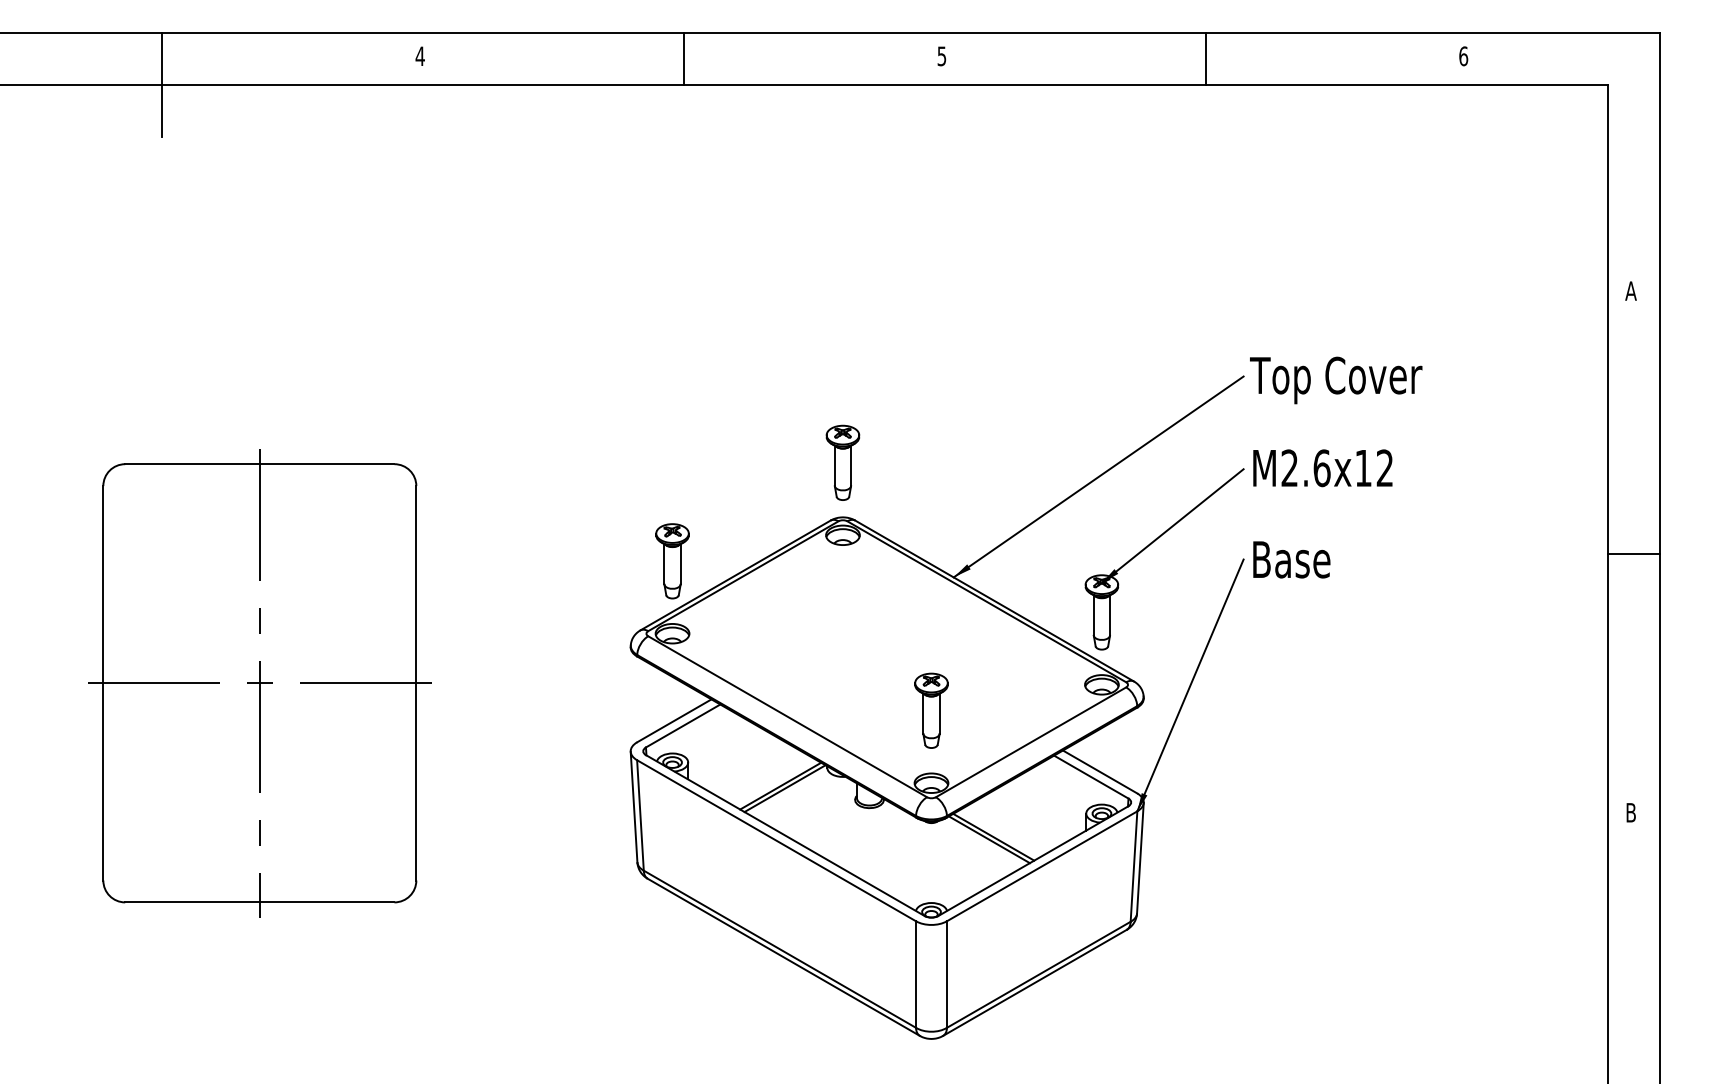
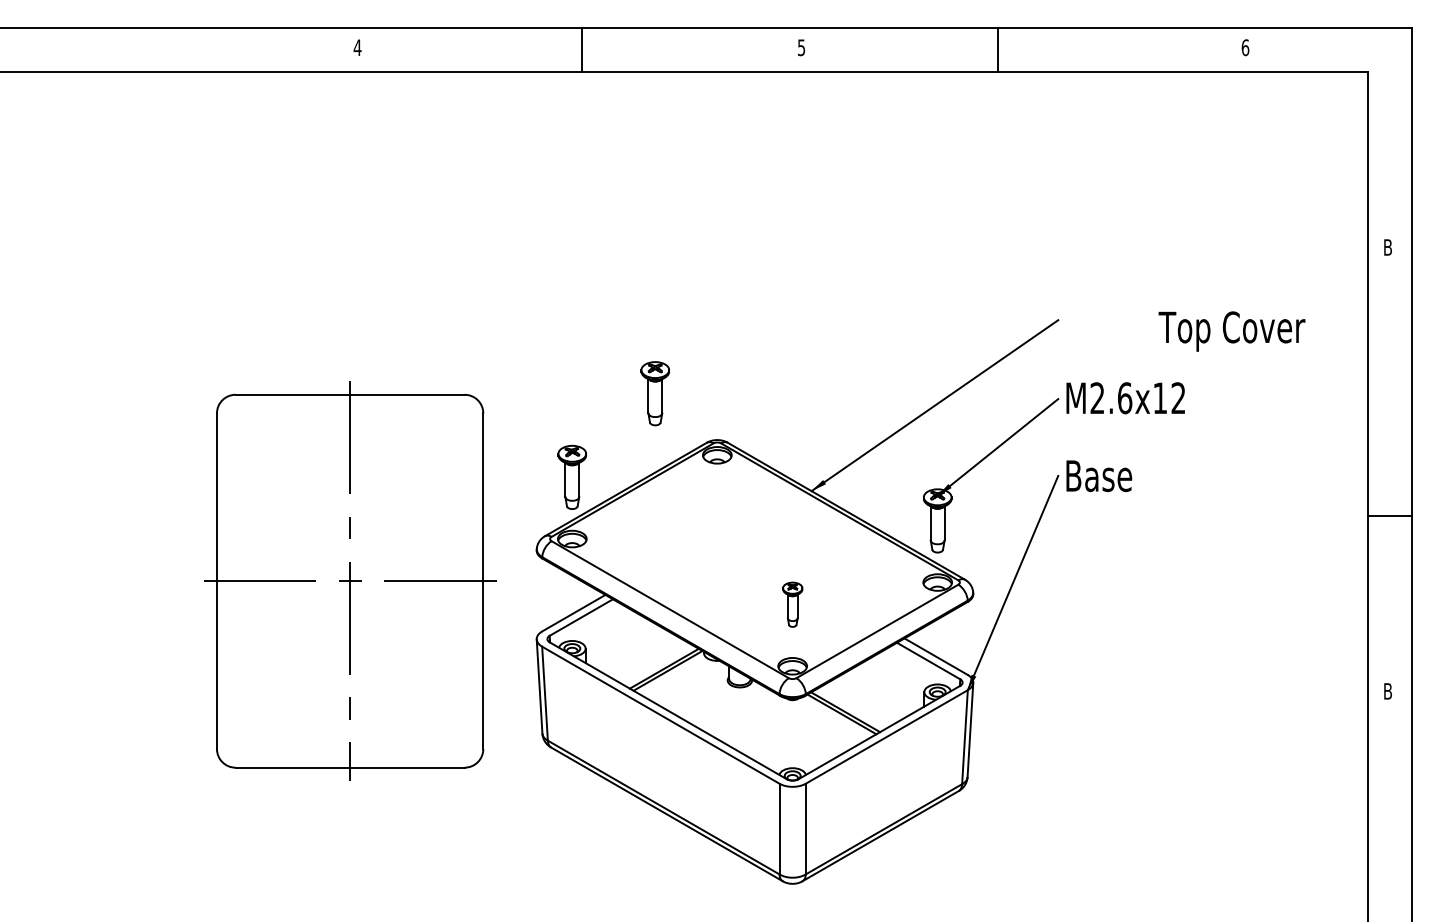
line: (1206, 58) -> (998, 49), moved
line: (162, 84) -> (138, 71), removed
text: (1630, 291) -> (1387, 247), A -> B
text: (1335, 380) -> (1231, 331), moved
part: (843, 462) -> (655, 393), moved
line: (1632, 554) -> (1389, 515), moved
part: (260, 682) -> (350, 580), moved
part: (931, 710) -> (792, 604), size x0.7

